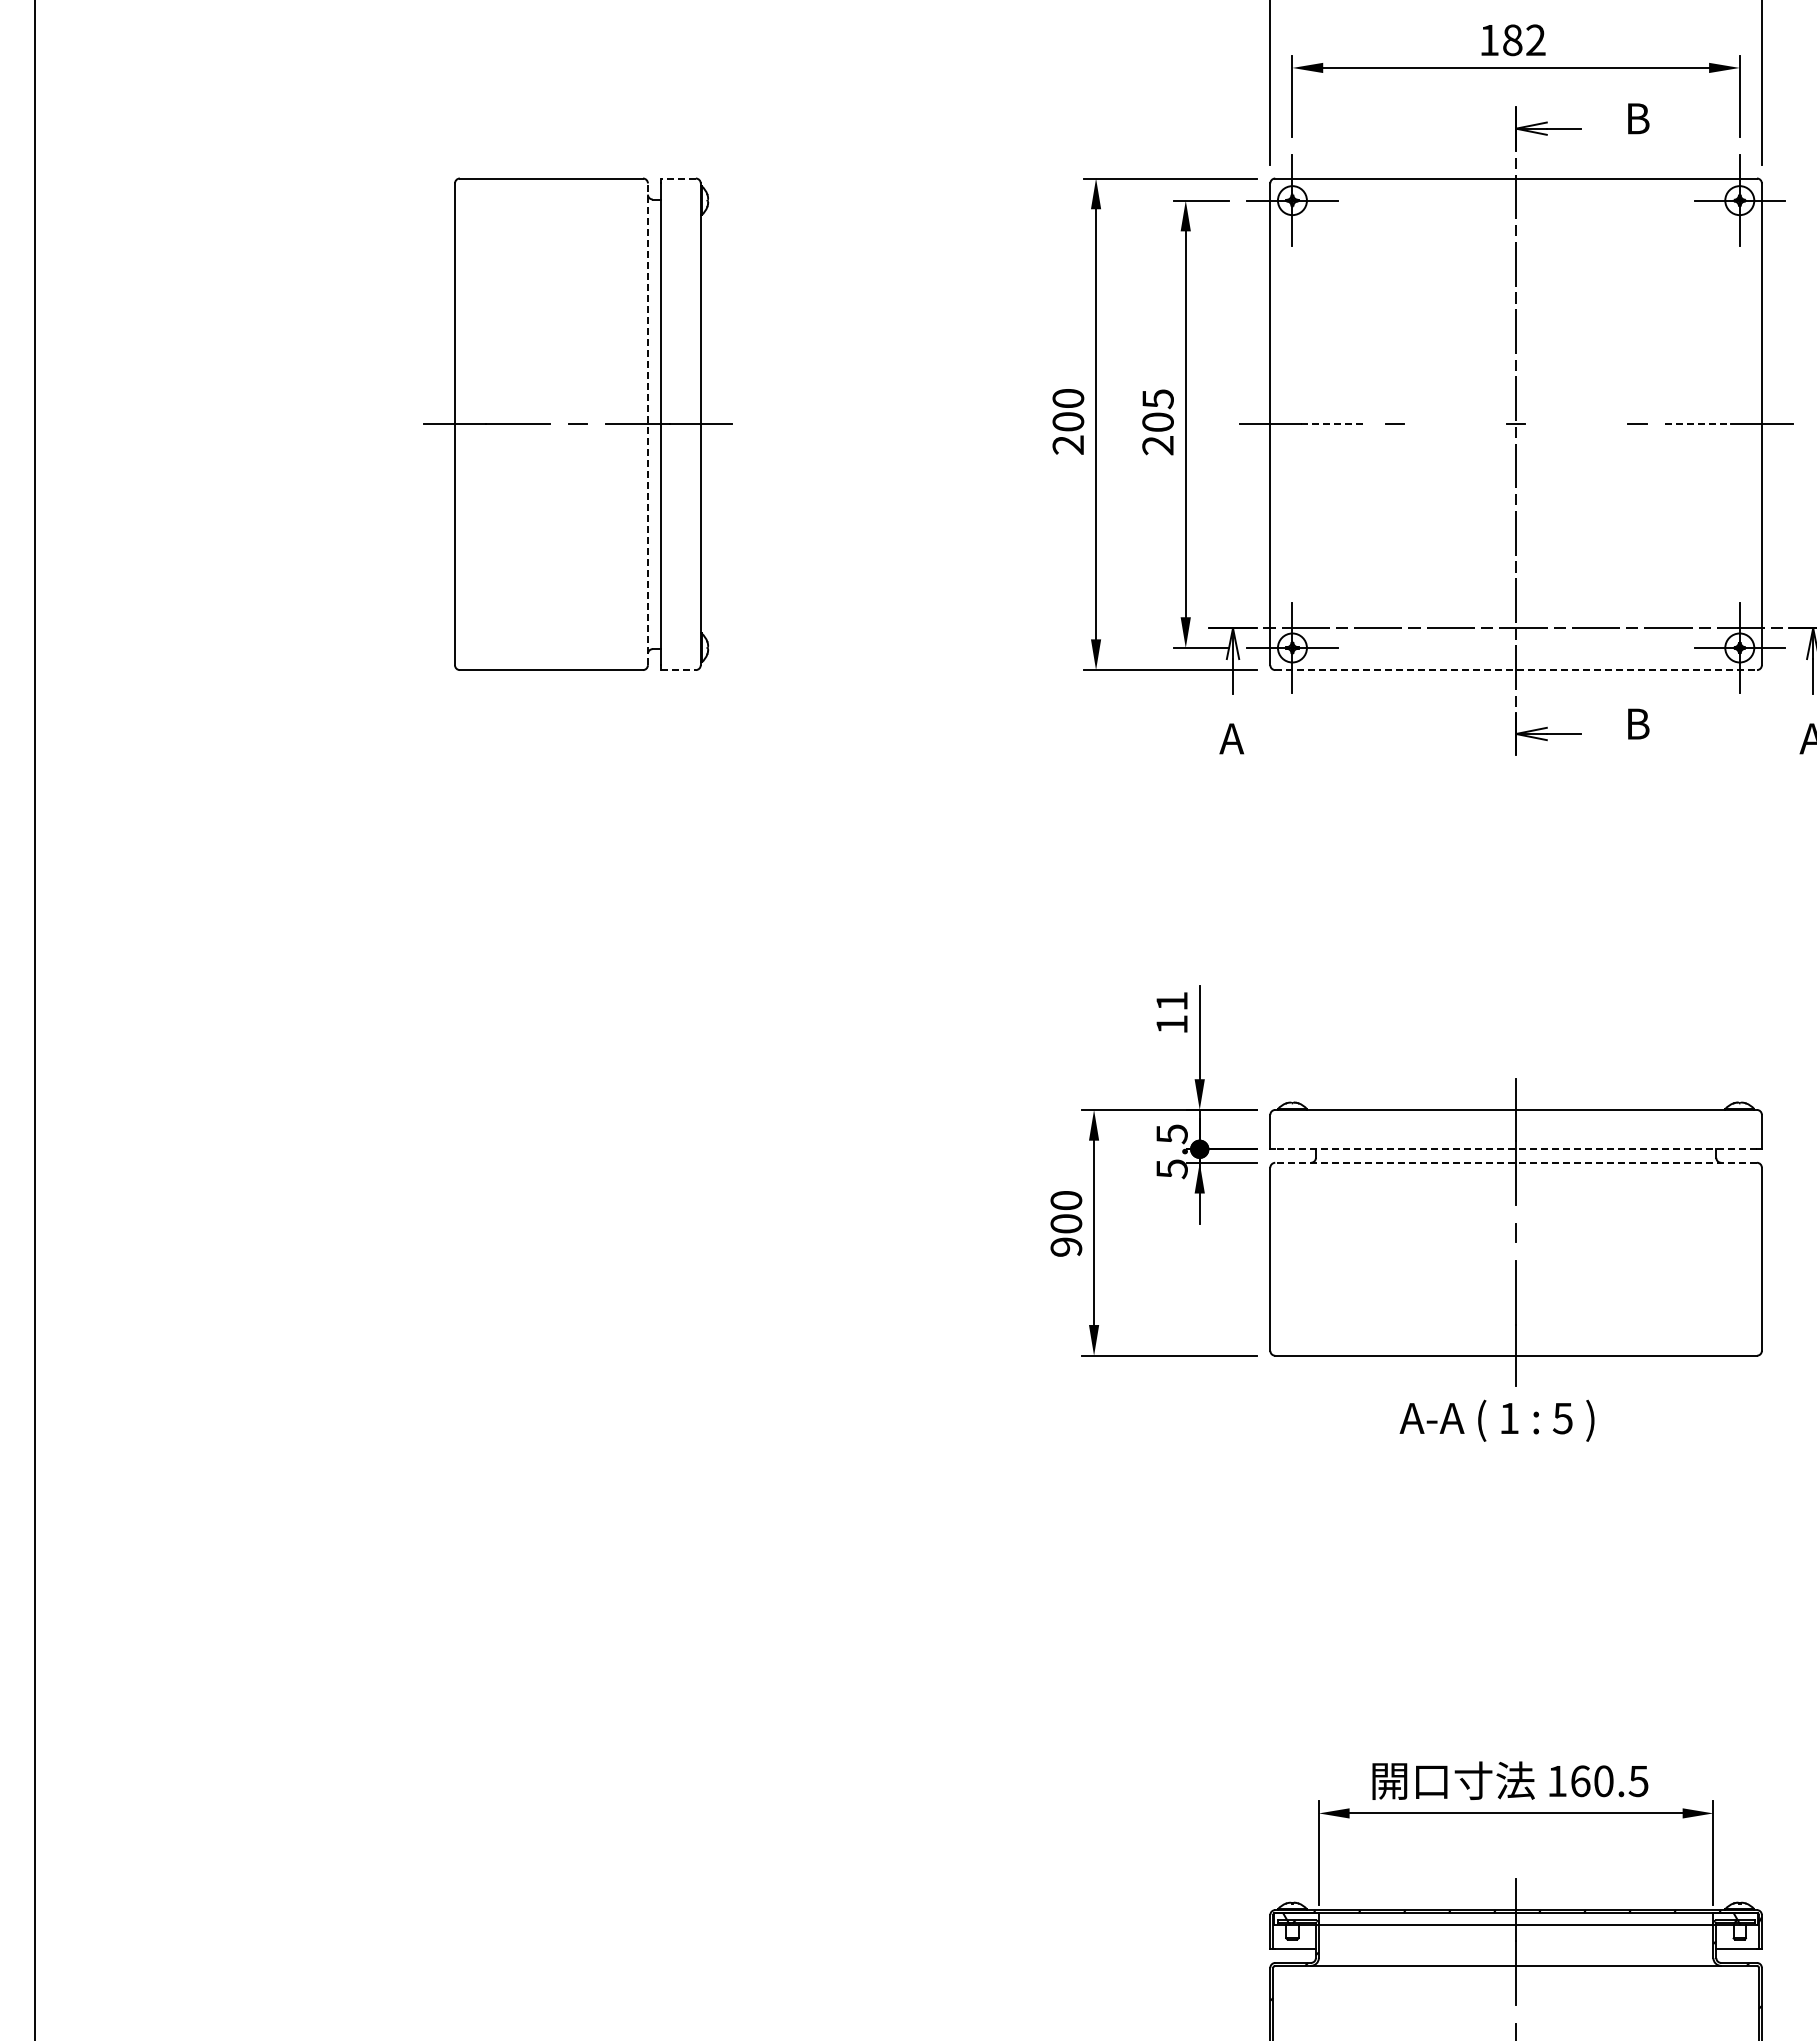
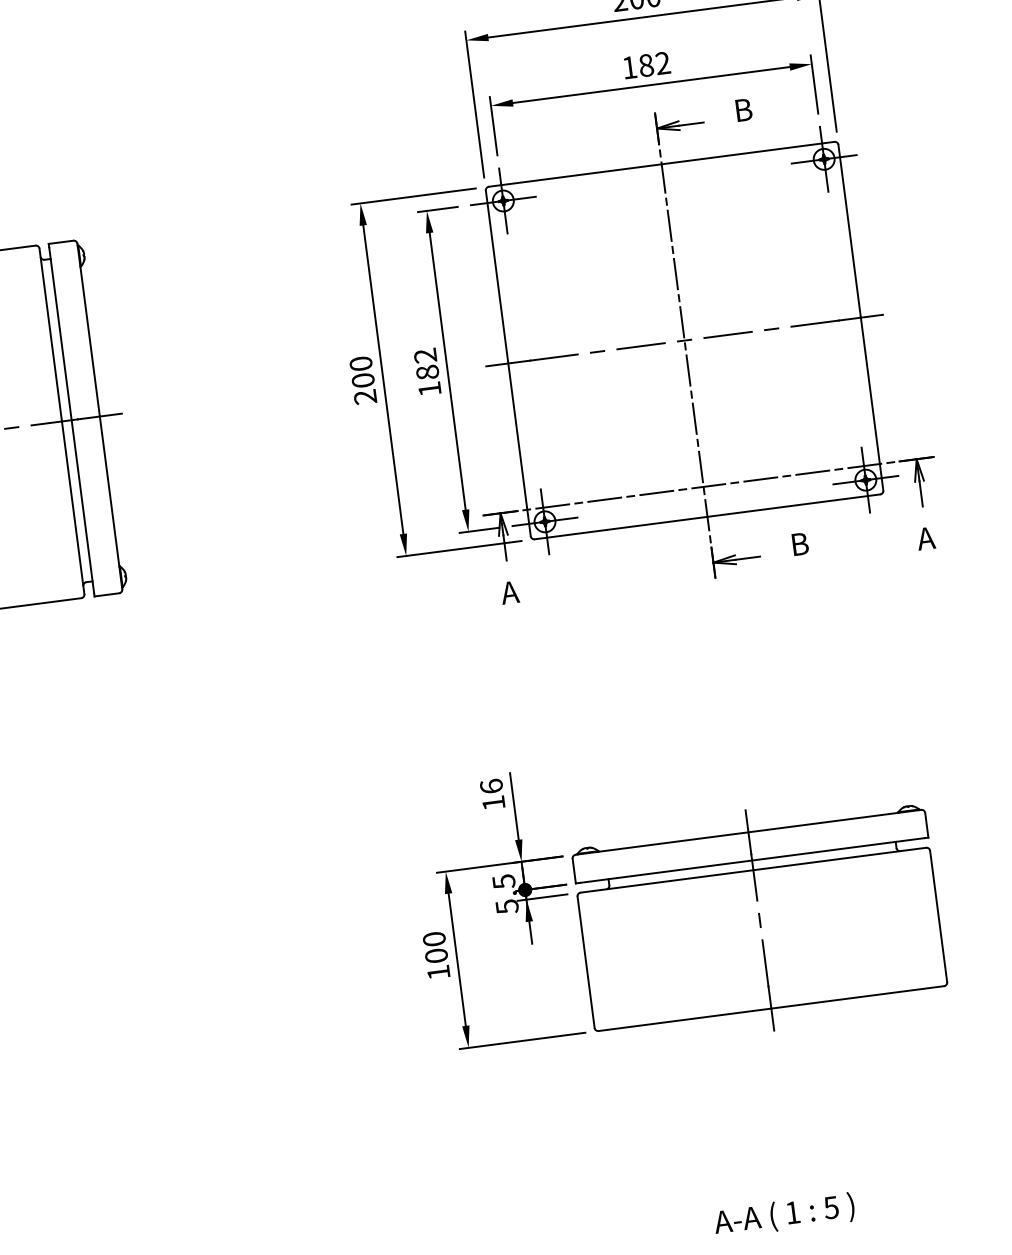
line: (678, 178) -> (60, 242), dashed -> solid
text: (1157, 422) -> (427, 372), 205 -> 182
line: (647, 424) -> (61, 421), dashed -> solid
line: (1334, 424) -> (554, 357), dashed -> solid
line: (1455, 424) -> (641, 346), added
line: (1576, 424) -> (727, 335), added
line: (1698, 424) -> (815, 323), dashed -> solid
line: (679, 670) -> (107, 595), dashed -> solid
line: (1516, 670) -> (707, 517), dashed -> solid
text: (1171, 1000) -> (491, 785), 11 -> 16
line: (1516, 1149) -> (752, 860), dashed -> solid
line: (1516, 1162) -> (753, 869), dashed -> solid
text: (1066, 1246) -> (438, 972), 900 -> 100
text: (1496, 1420) -> (783, 1215), moved

